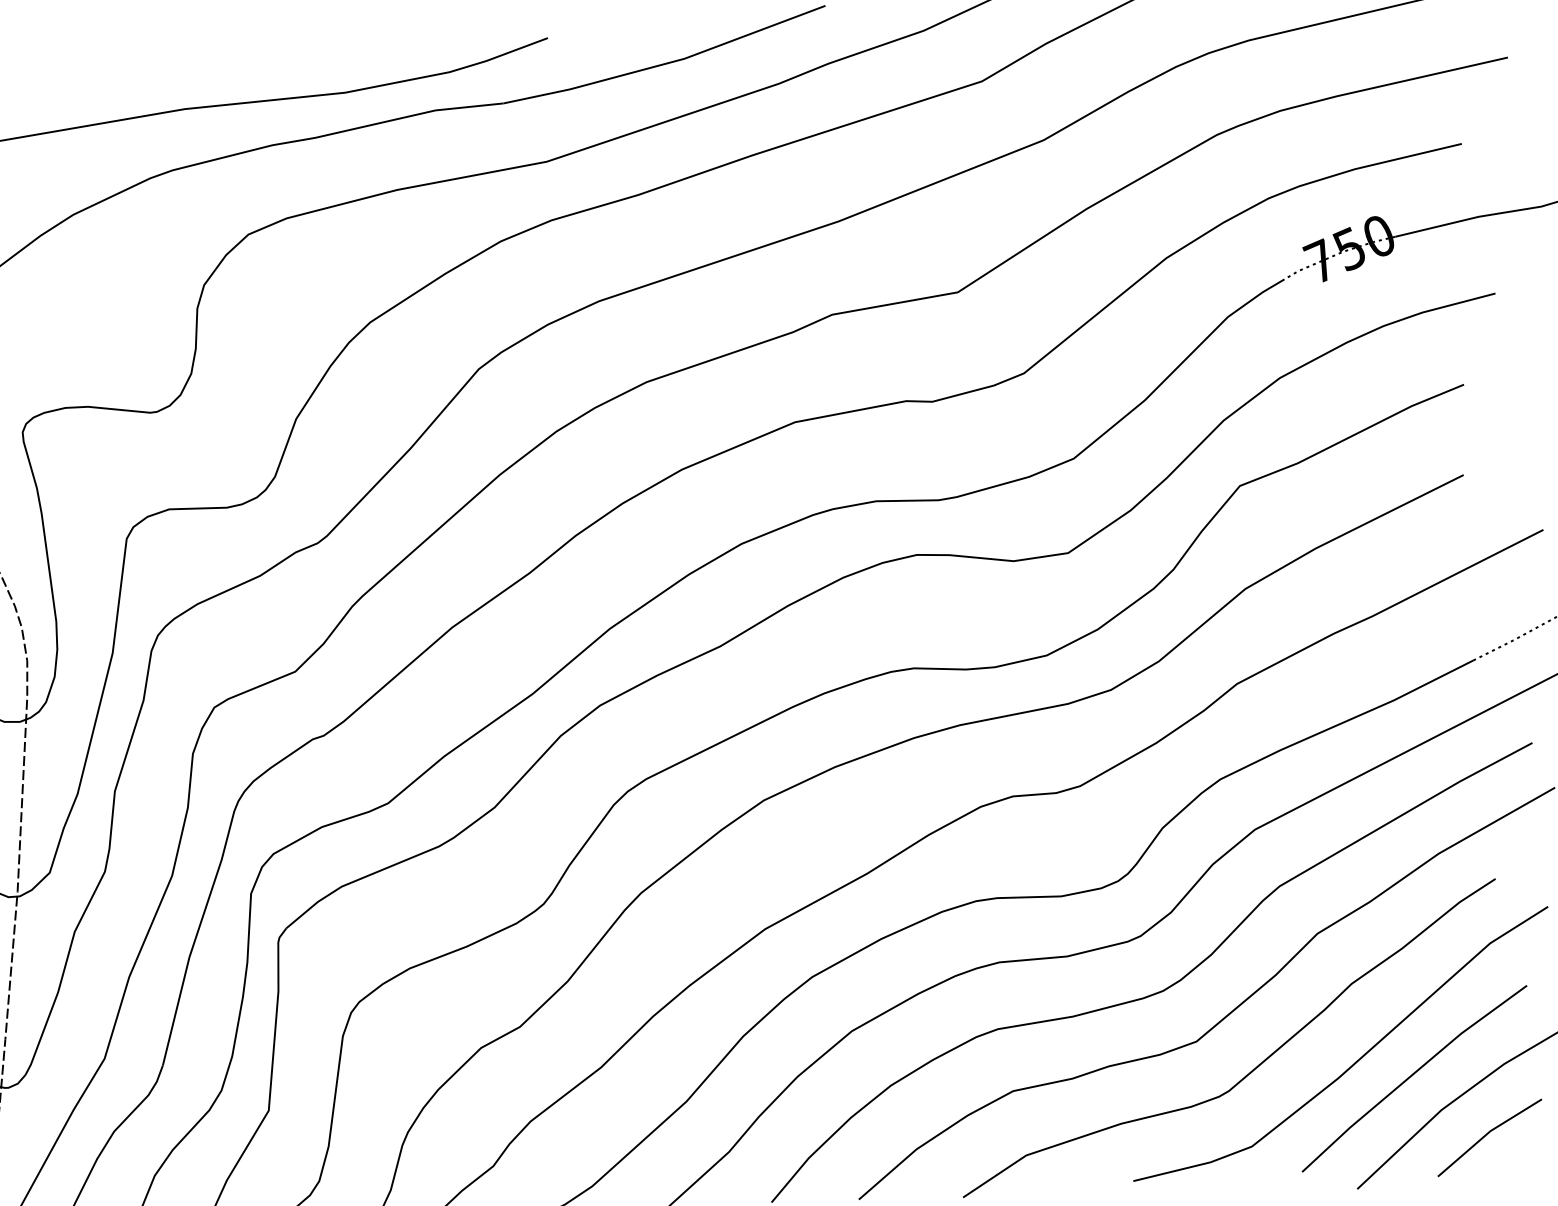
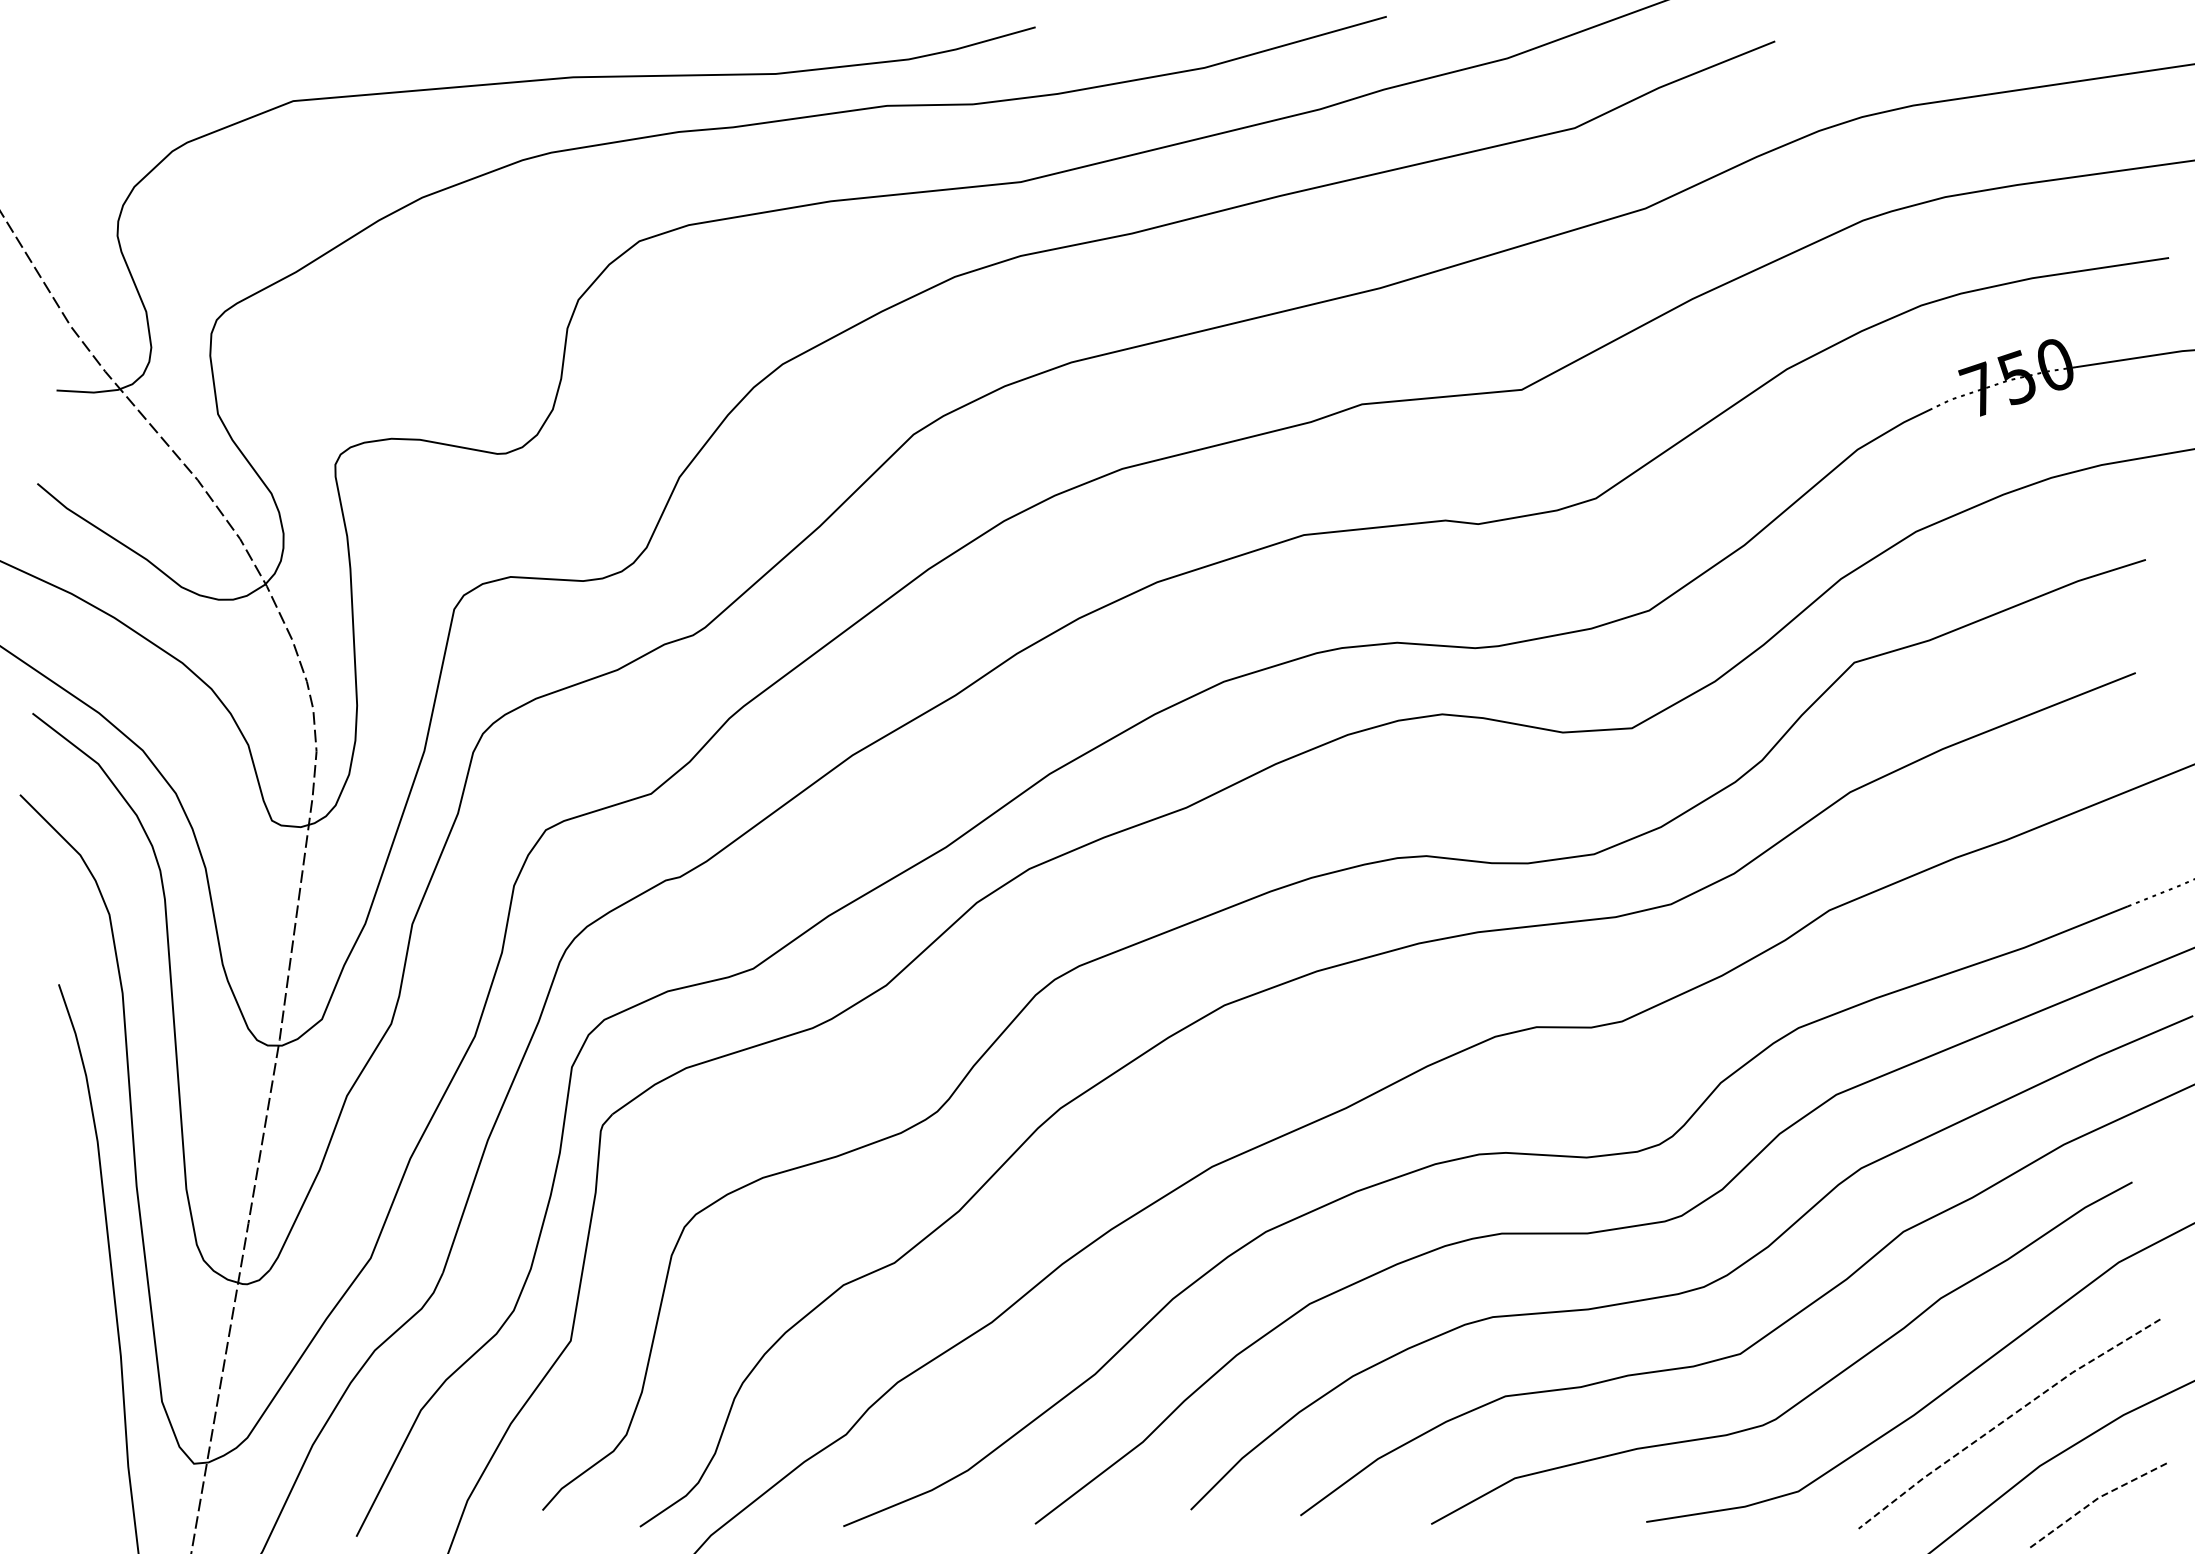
line: (1411, 1075) -> (2006, 1419), solid -> dashed
line: (1487, 1134) -> (2094, 1501), solid -> dashed

